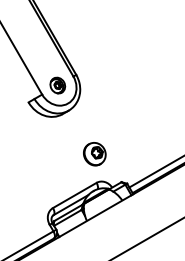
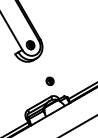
part: (93, 152) -> (49, 80), size x0.62

